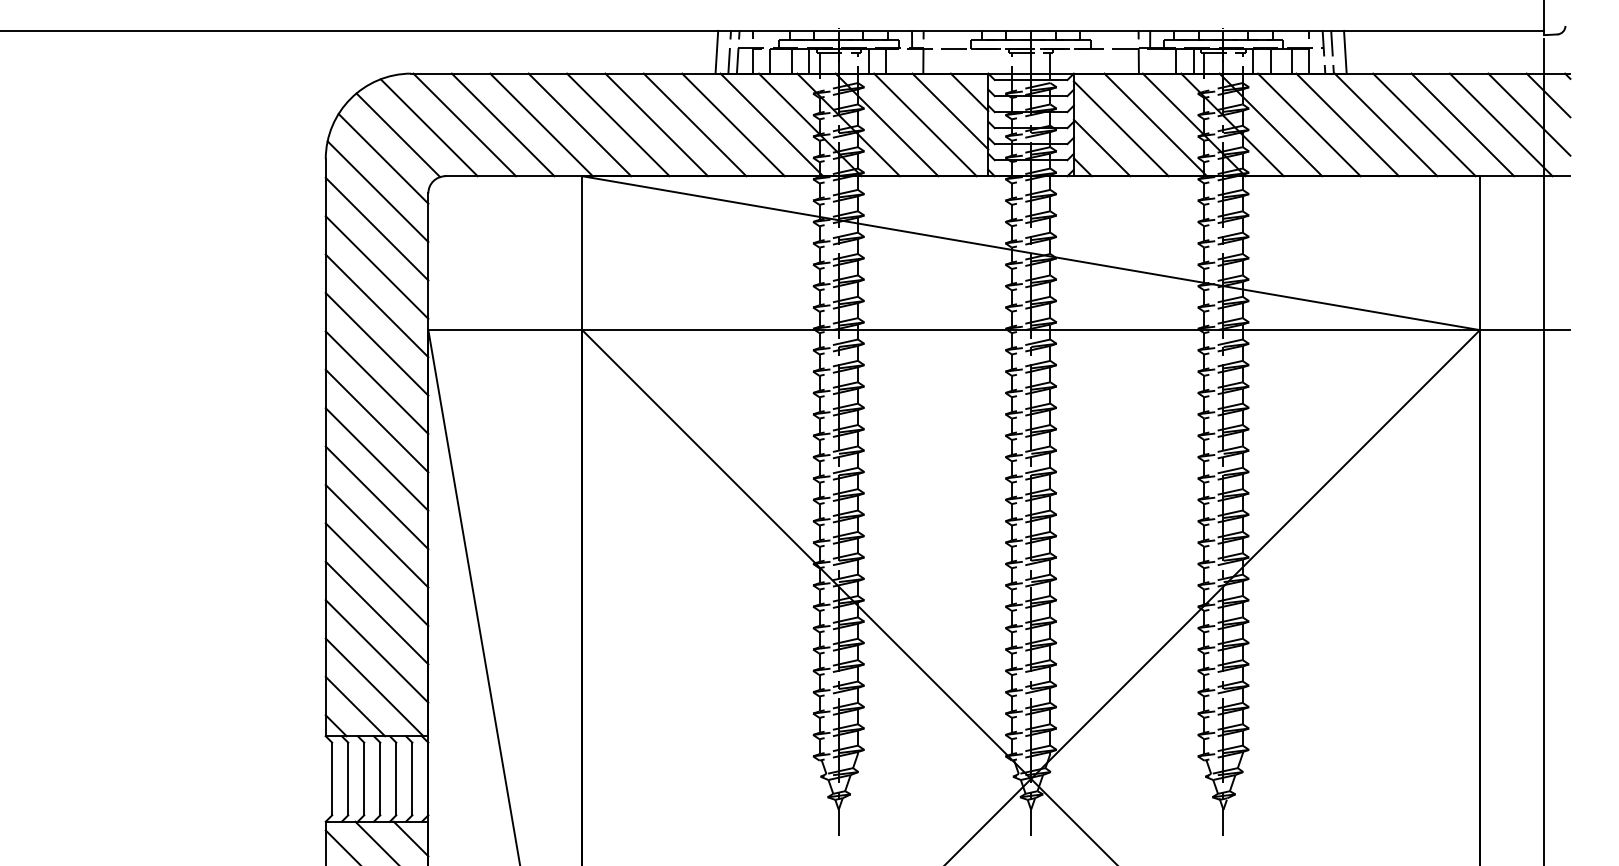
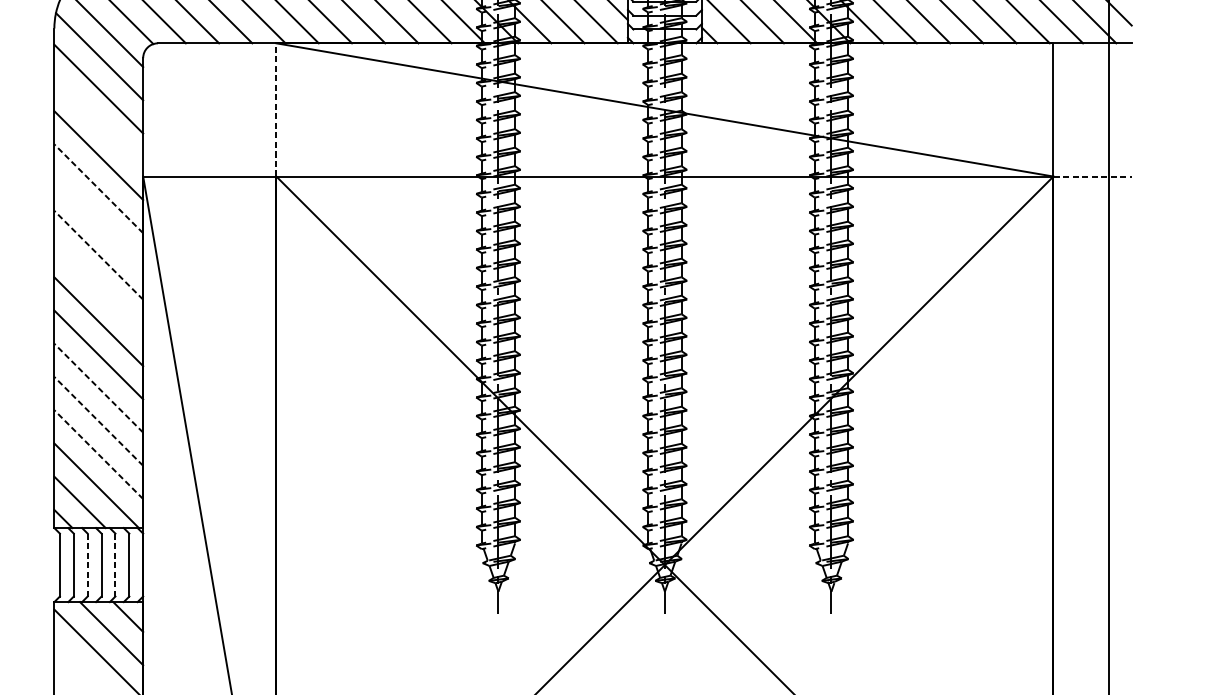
line: (582, 253) -> (276, 110), solid -> dashed
line: (376, 267) -> (98, 122), removed
line: (1525, 330) -> (1092, 176), solid -> dashed
line: (377, 344) -> (99, 188), solid -> dashed
line: (376, 382) -> (98, 221), removed
line: (377, 421) -> (99, 255), solid -> dashed
line: (376, 459) -> (98, 288), removed
line: (377, 574) -> (99, 388), solid -> dashed
line: (377, 613) -> (99, 421), solid -> dashed
line: (377, 651) -> (99, 454), solid -> dashed
line: (364, 779) -> (87, 565), solid -> dashed
line: (396, 779) -> (115, 565), solid -> dashed

